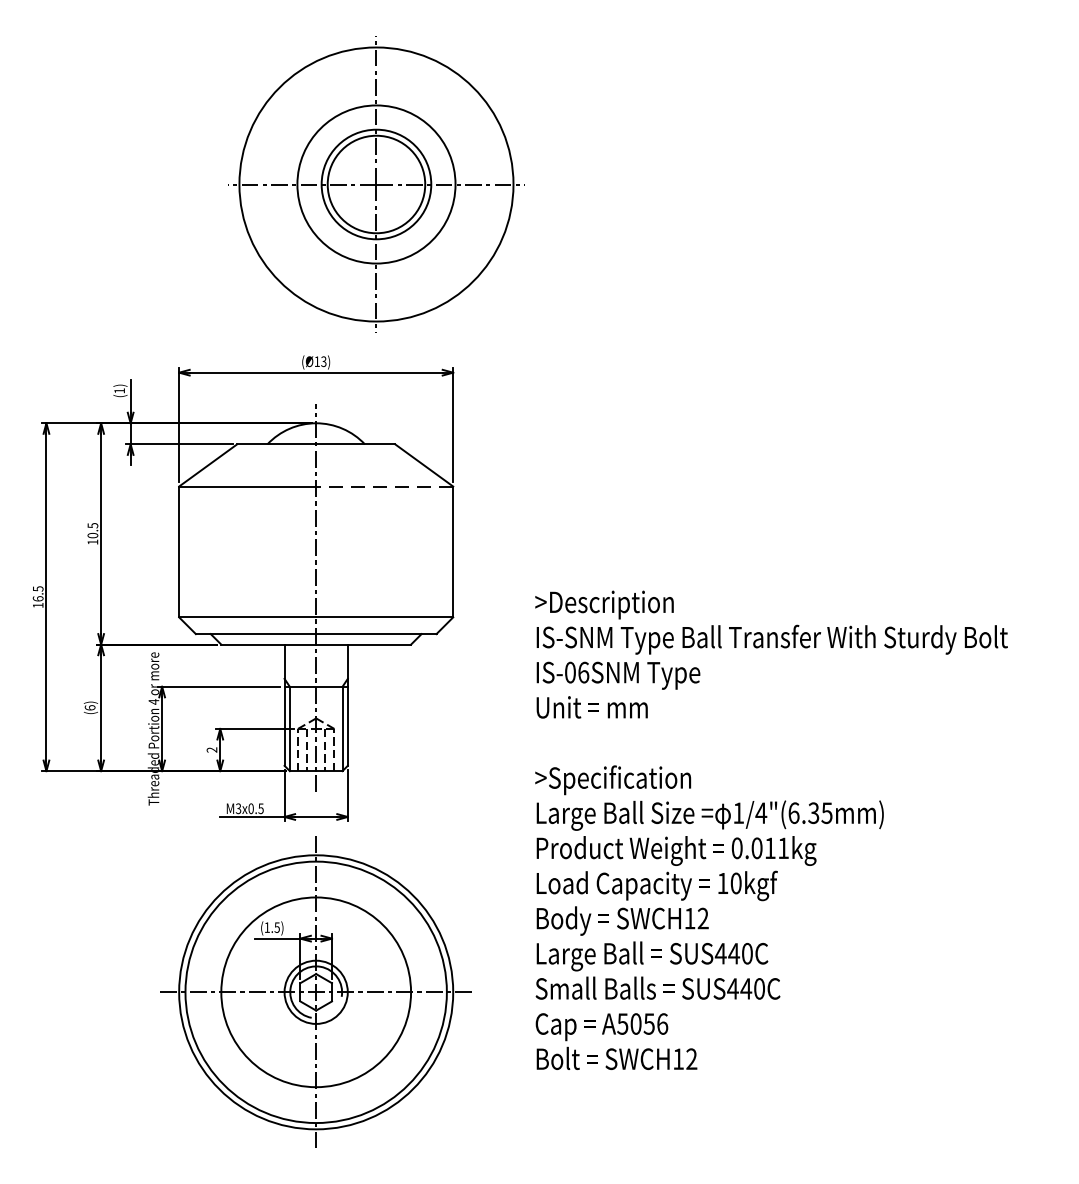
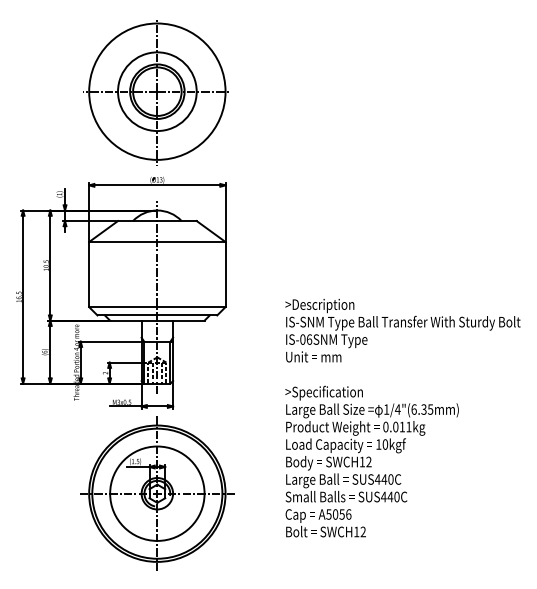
part: (372, 186) -> (155, 92), moved
line: (382, 487) -> (190, 242), dashed -> solid
text: (770, 831) -> (402, 418), moved

